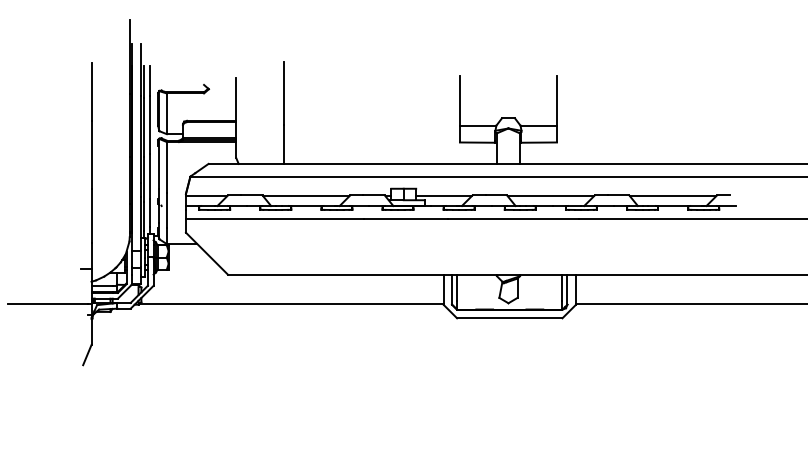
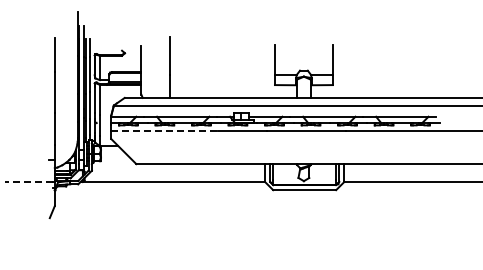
line: (275, 220) -> (164, 131), solid -> dashed
line: (47, 303) -> (28, 181), solid -> dashed

